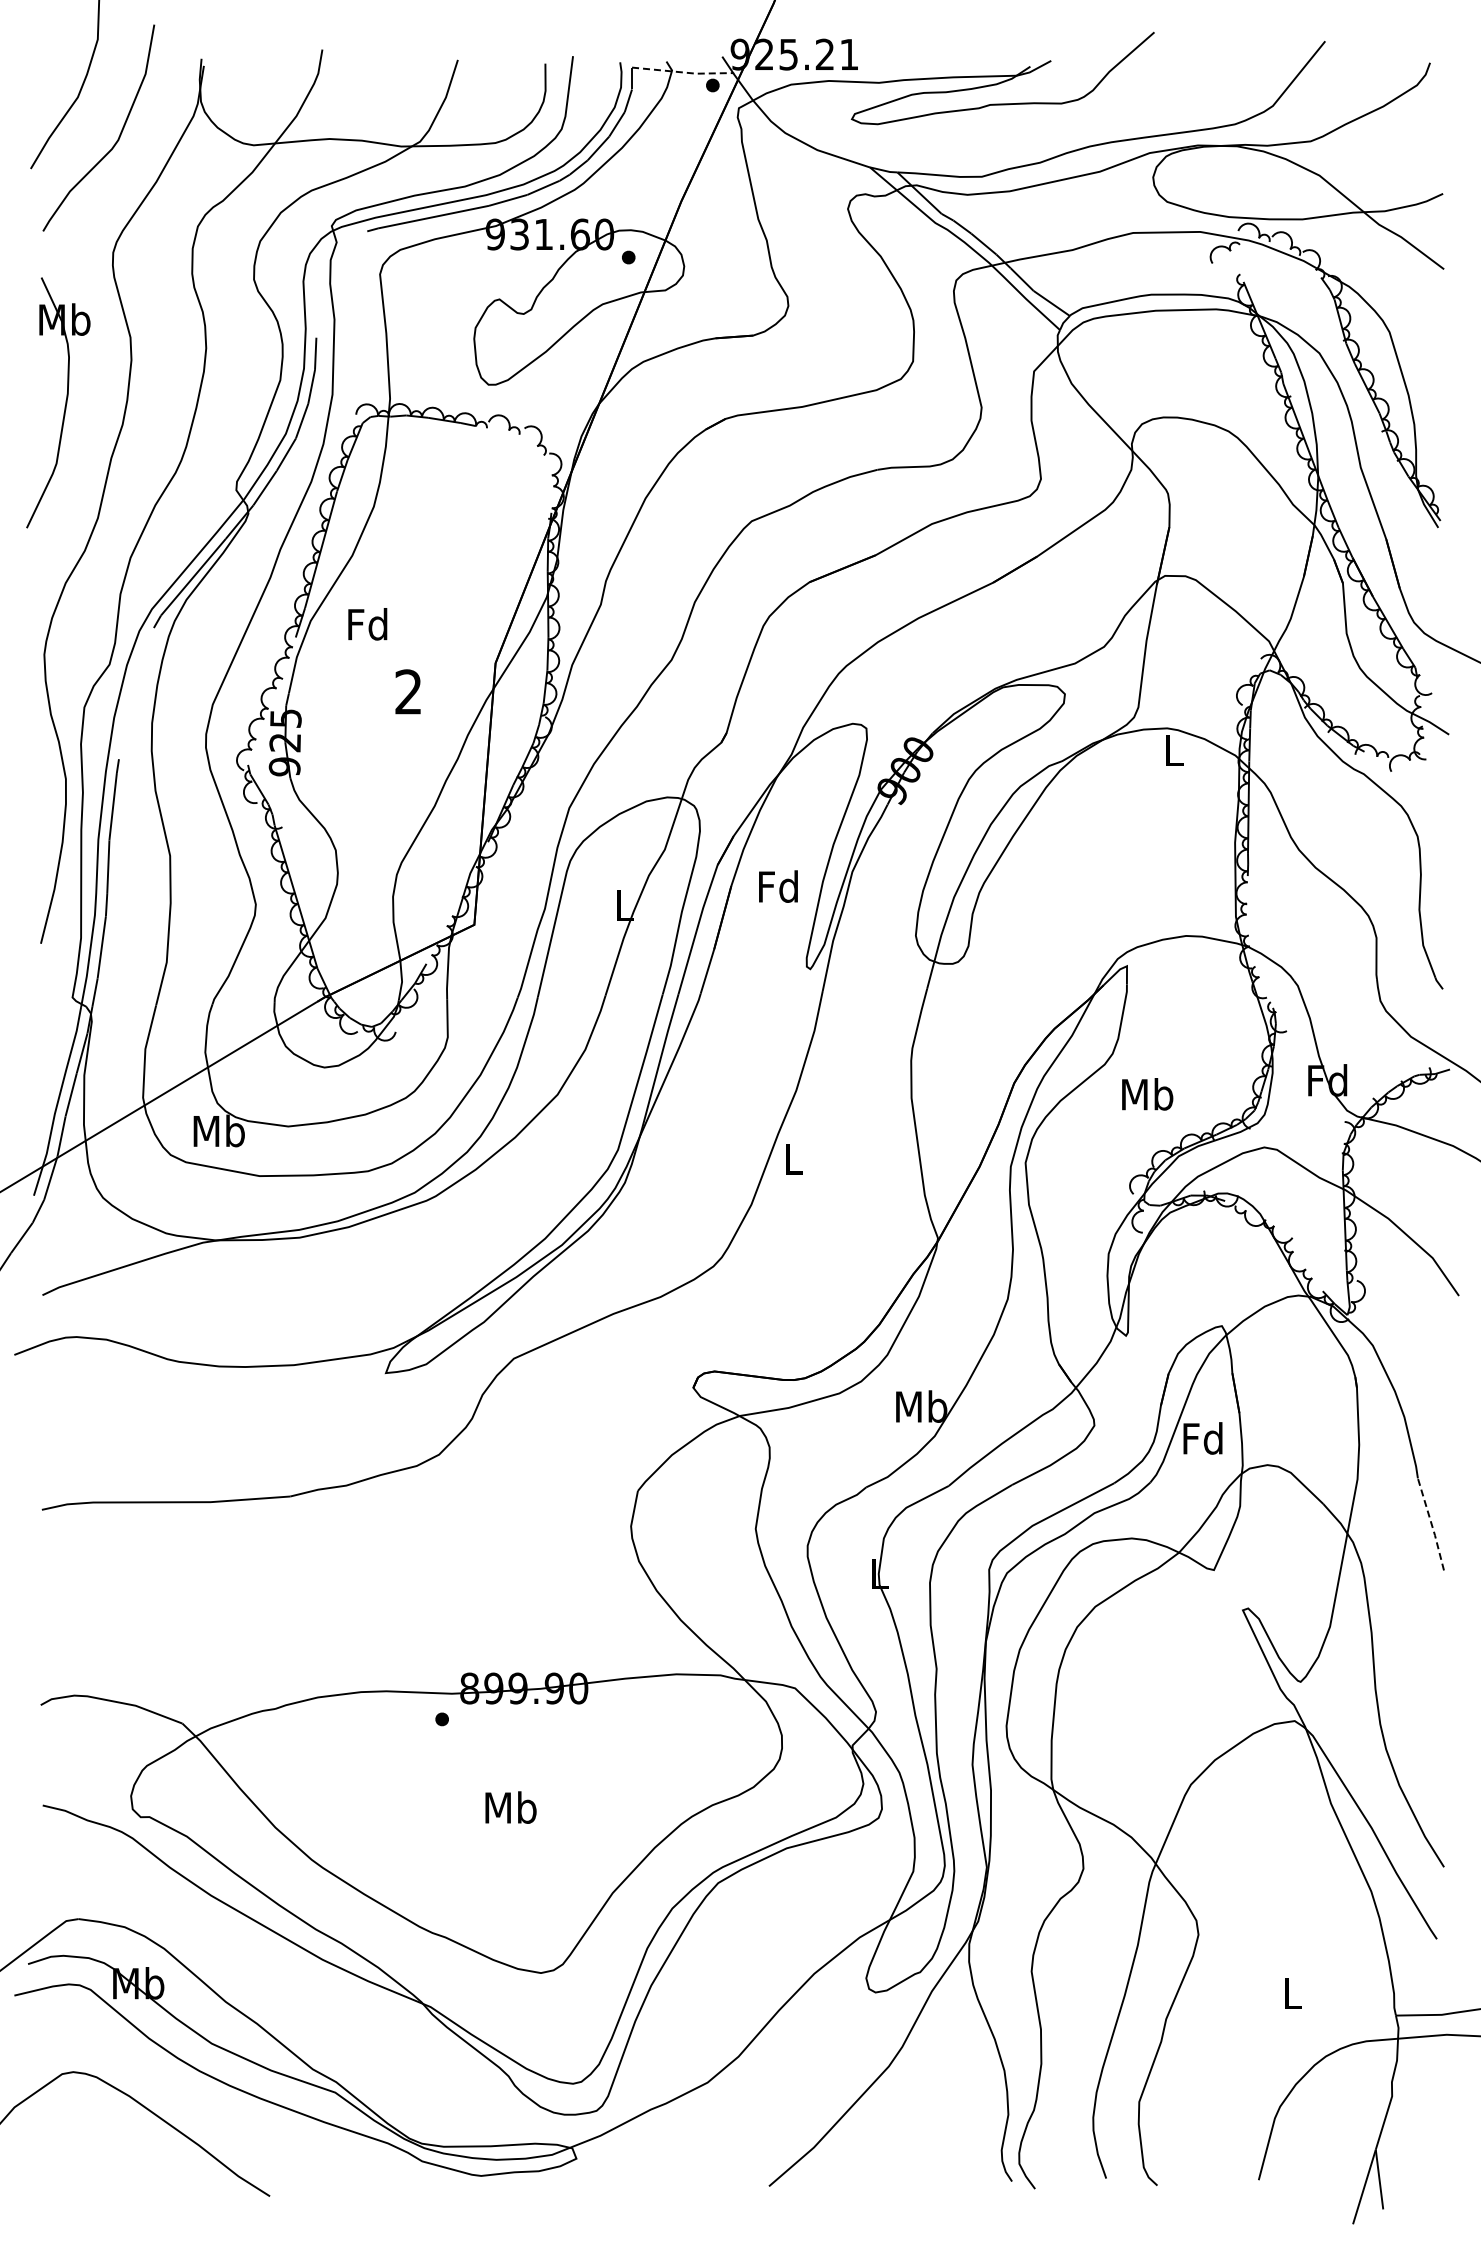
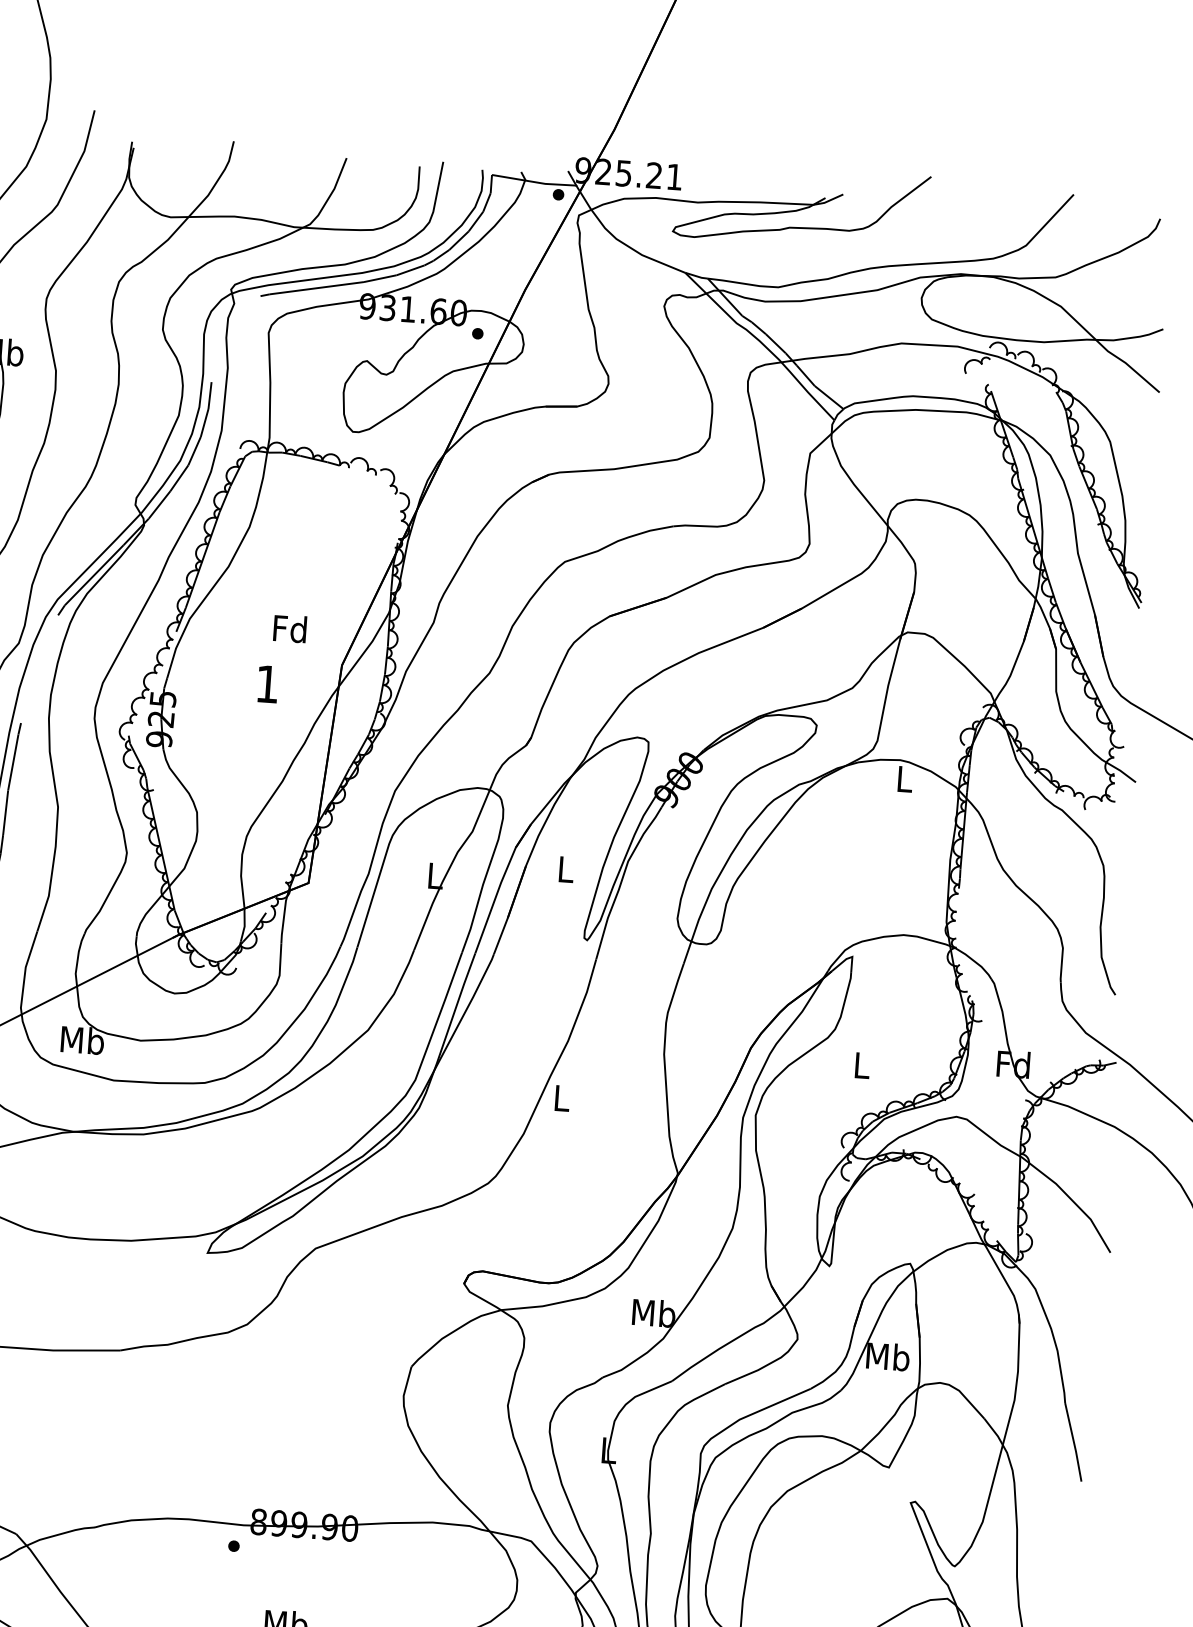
line: (683, 72) -> (534, 182), dashed -> solid
text: (367, 624) -> (289, 629), moved
text: (408, 691) -> (267, 683), 2 -> 1
text: (778, 886) -> (565, 869), Fd -> L
text: (1147, 1094) -> (861, 1065), Mb -> L
text: (1203, 1438) -> (888, 1356), Fd -> Mb
line: (1431, 1524) -> (1073, 1442), dashed -> solid

